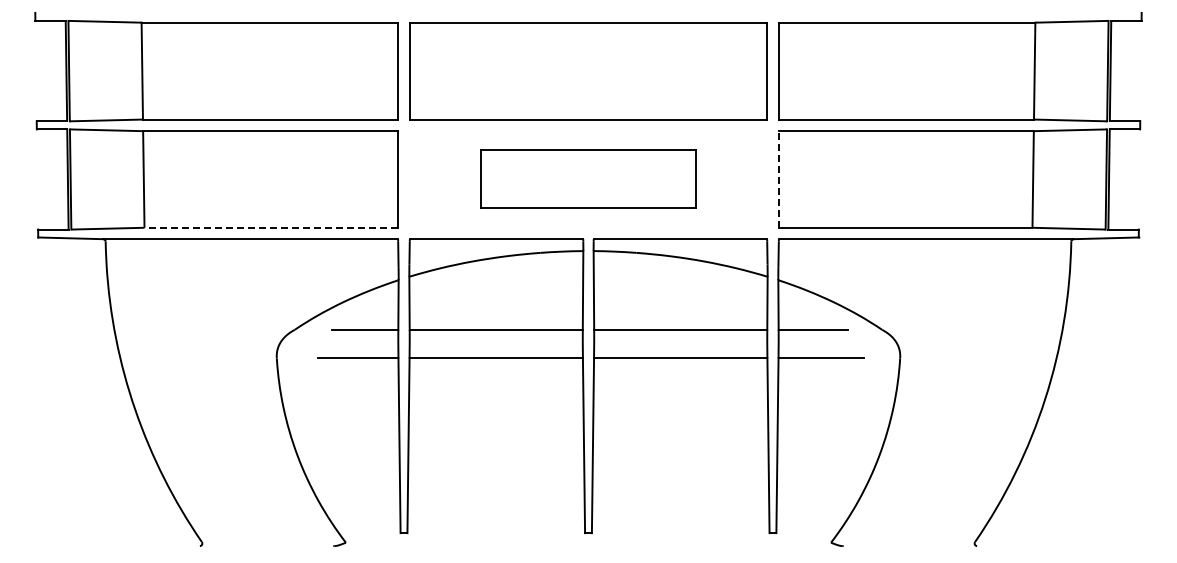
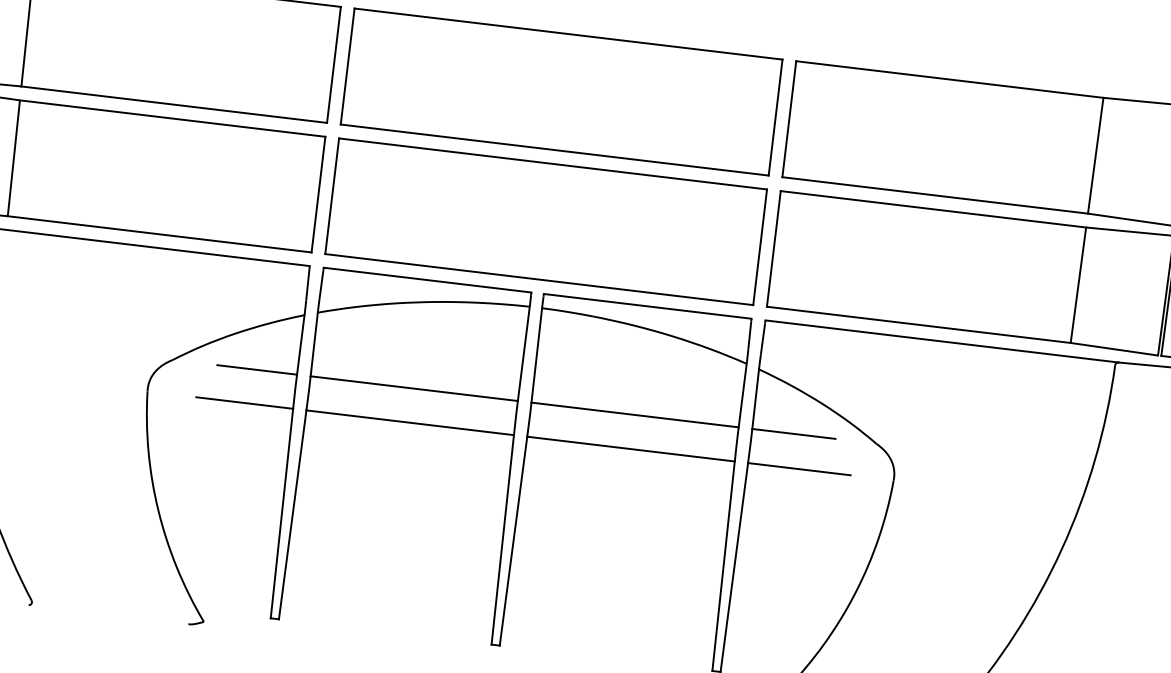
line: (778, 178) -> (773, 247), dashed -> solid
part: (588, 179) -> (546, 221), size x1.67
line: (271, 227) -> (159, 234), dashed -> solid

